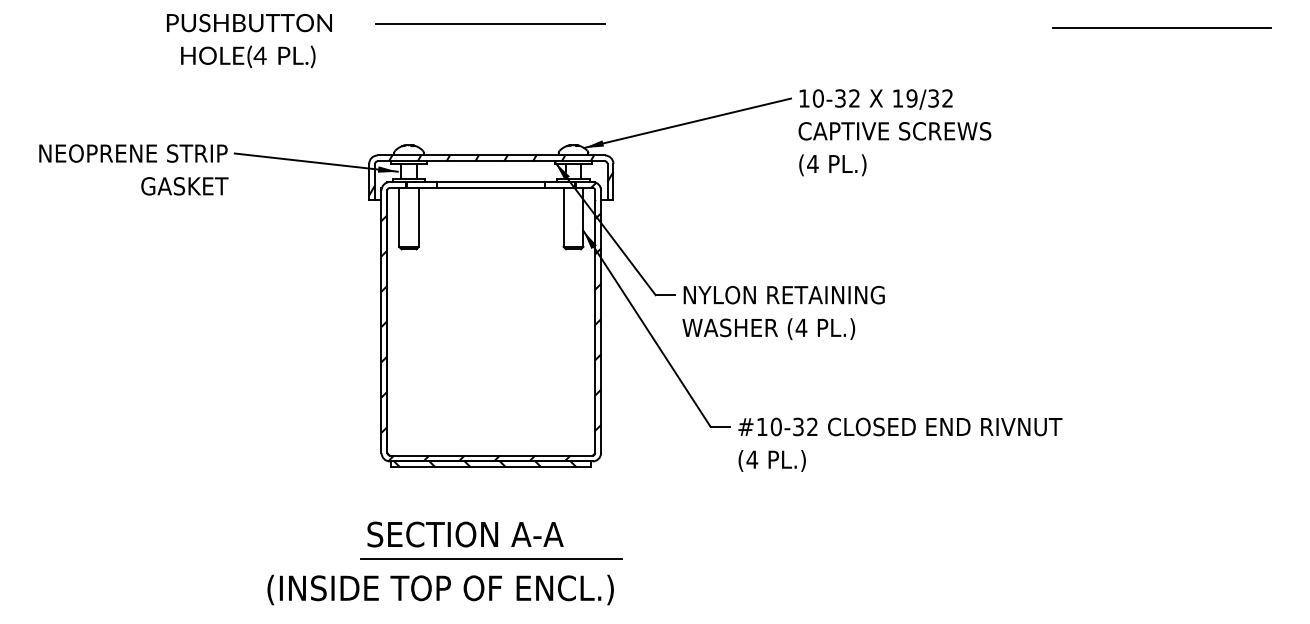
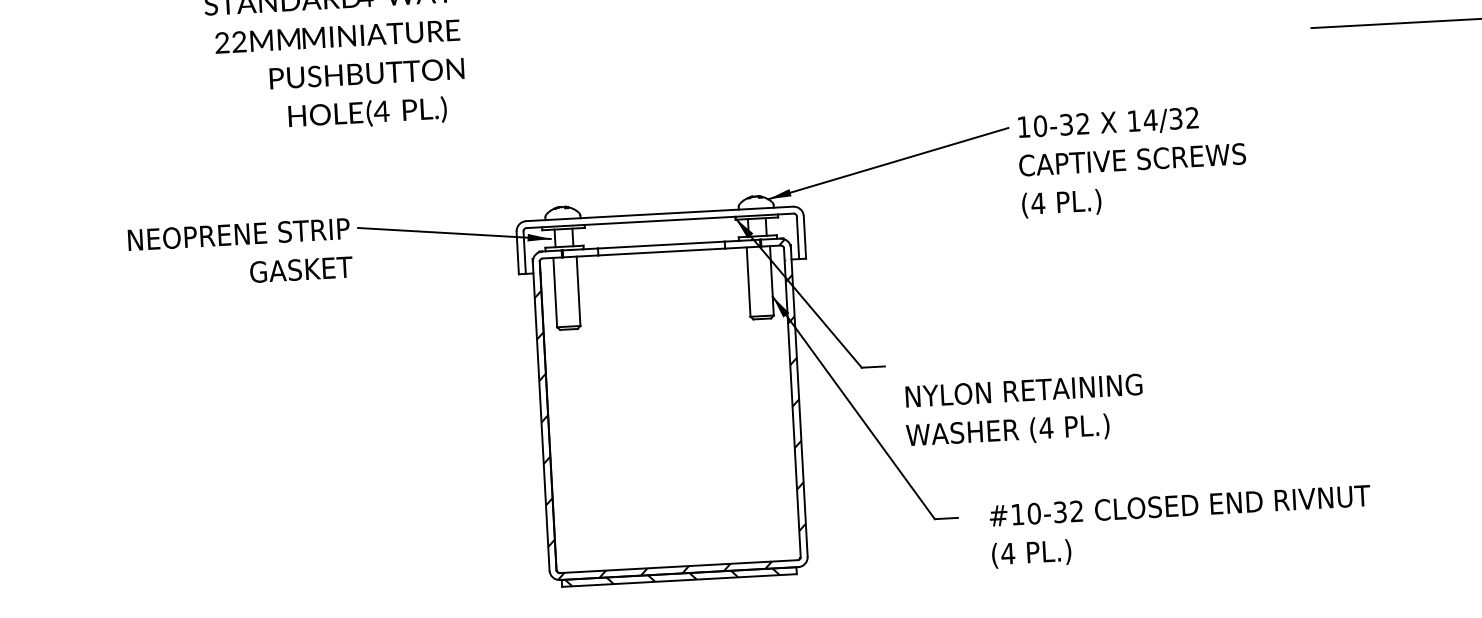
line: (490, 23) -> (650, 58), removed
text: (911, 98) -> (1149, 120), 19/32 -> 14/32
hatch: (491, 175) -> (661, 237), removed
text: (783, 312) -> (1024, 411), moved
text: (900, 444) -> (1181, 526), moved

